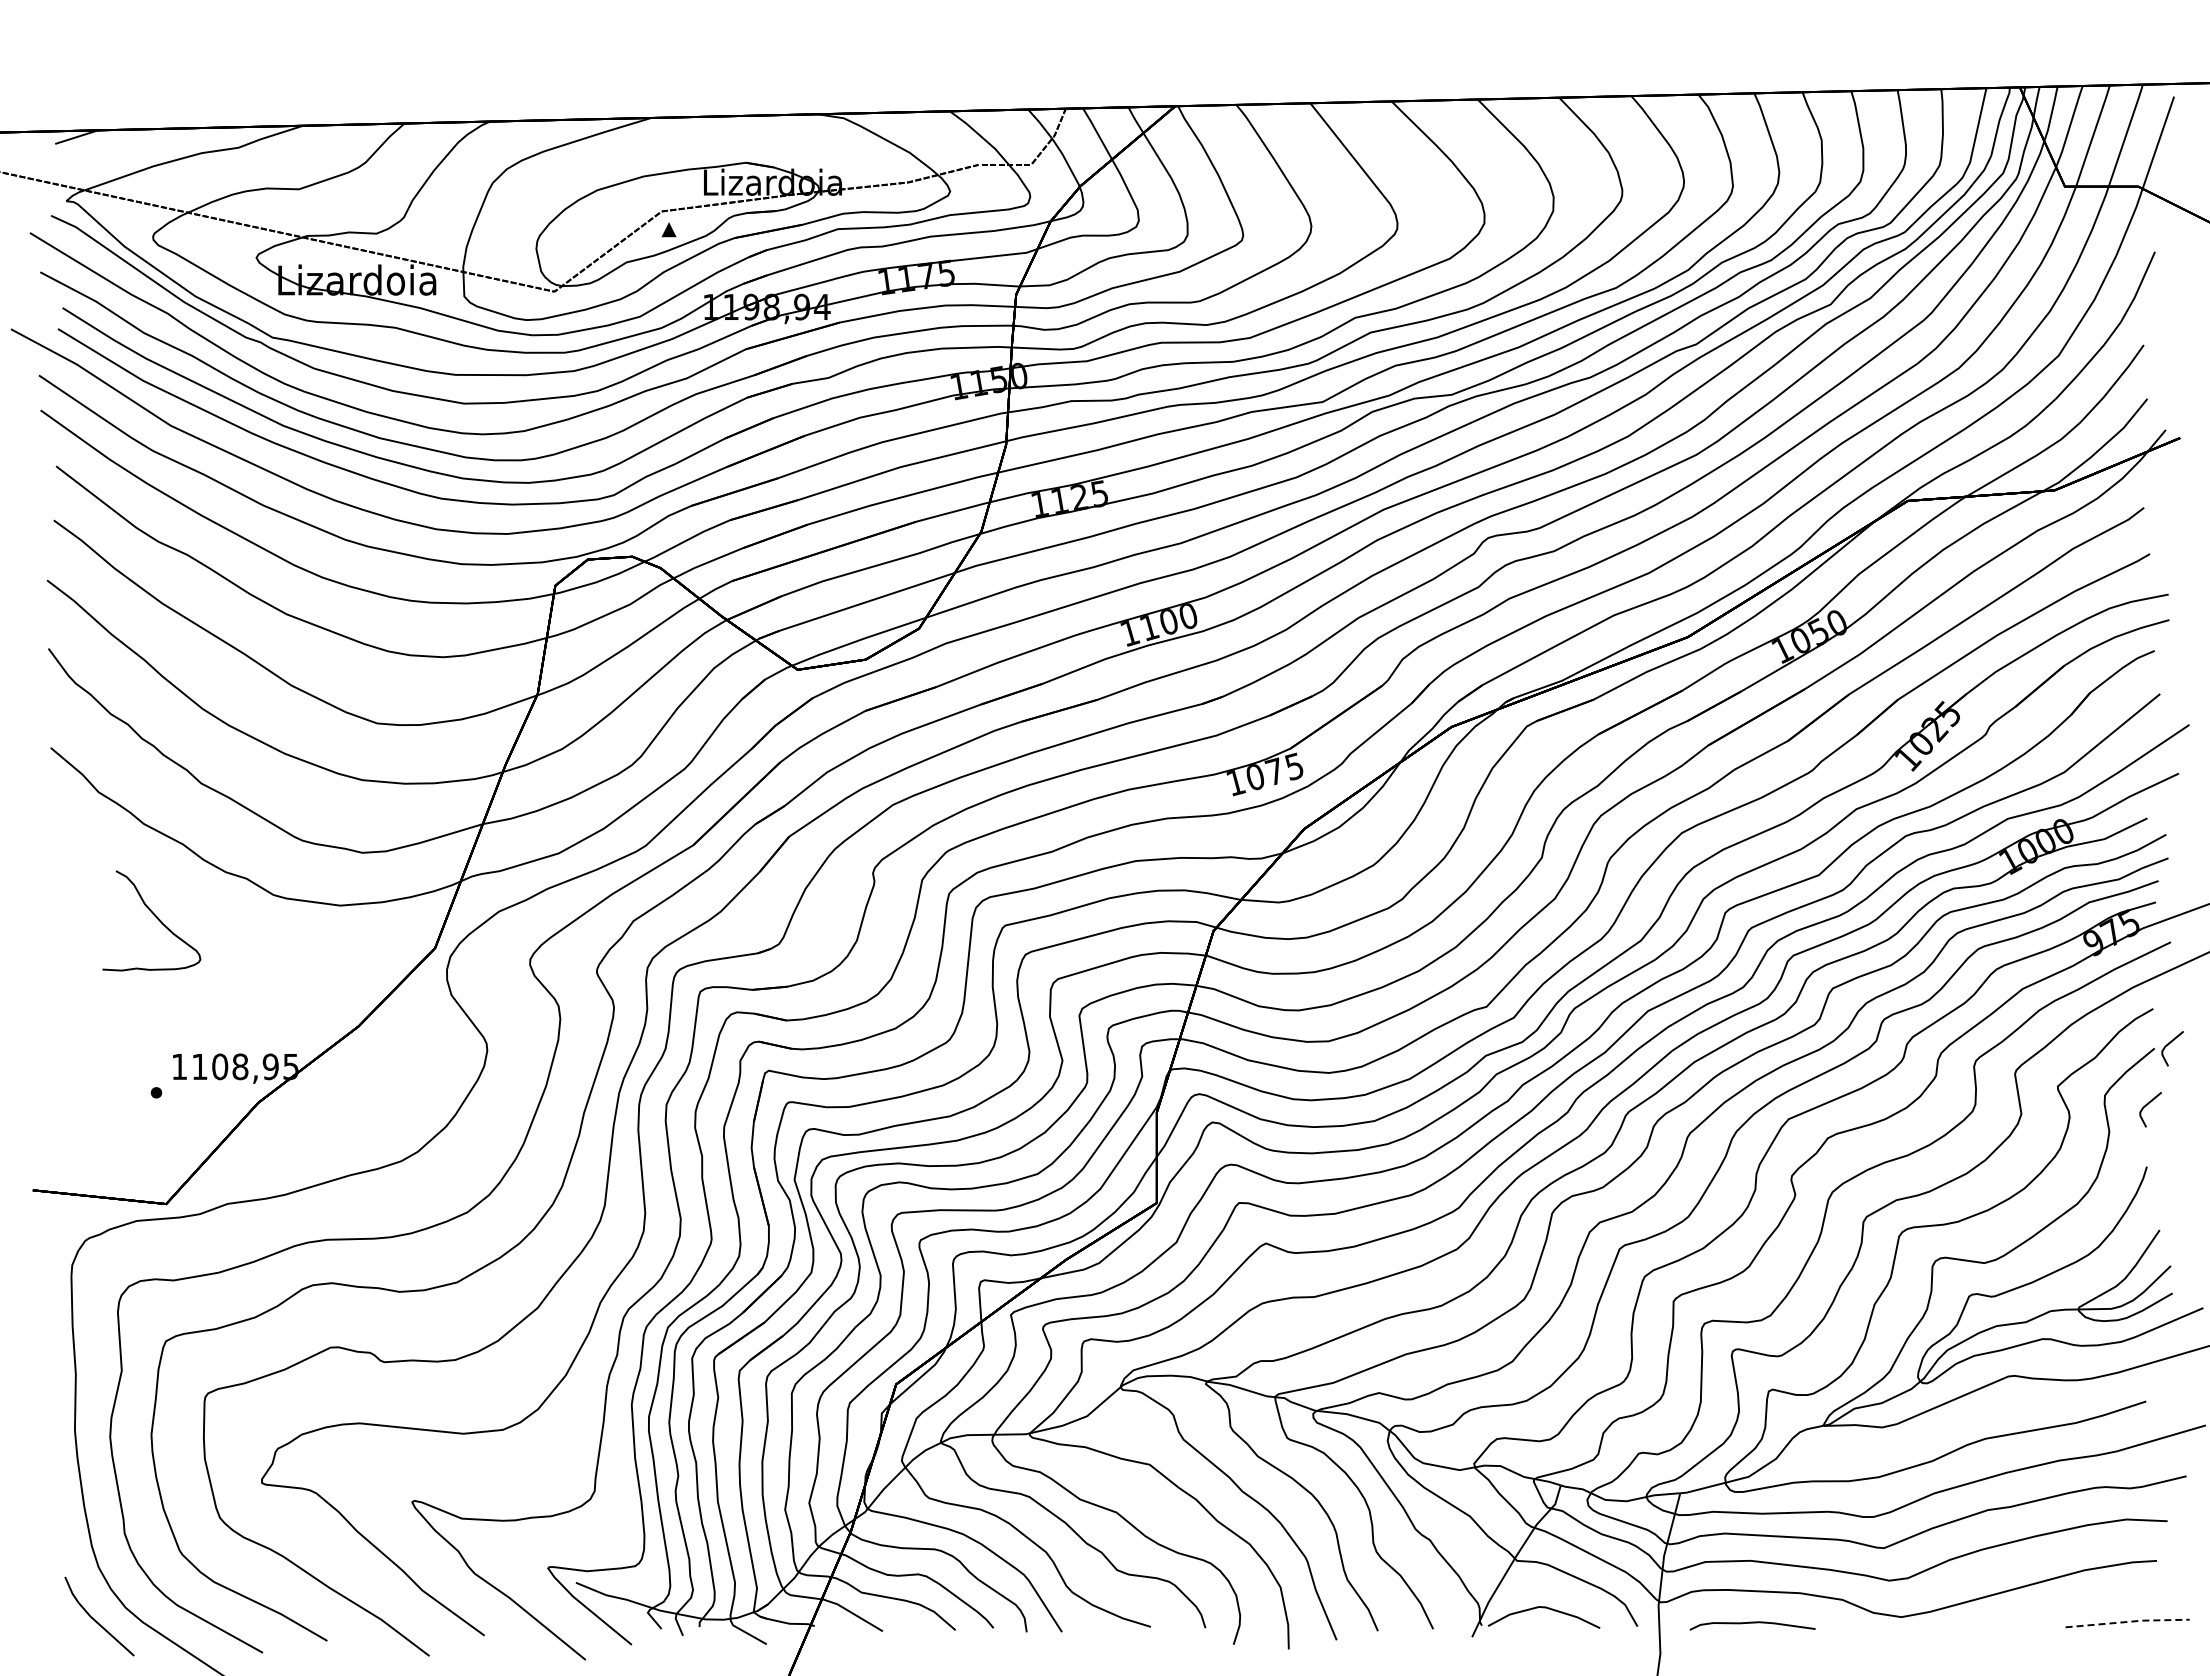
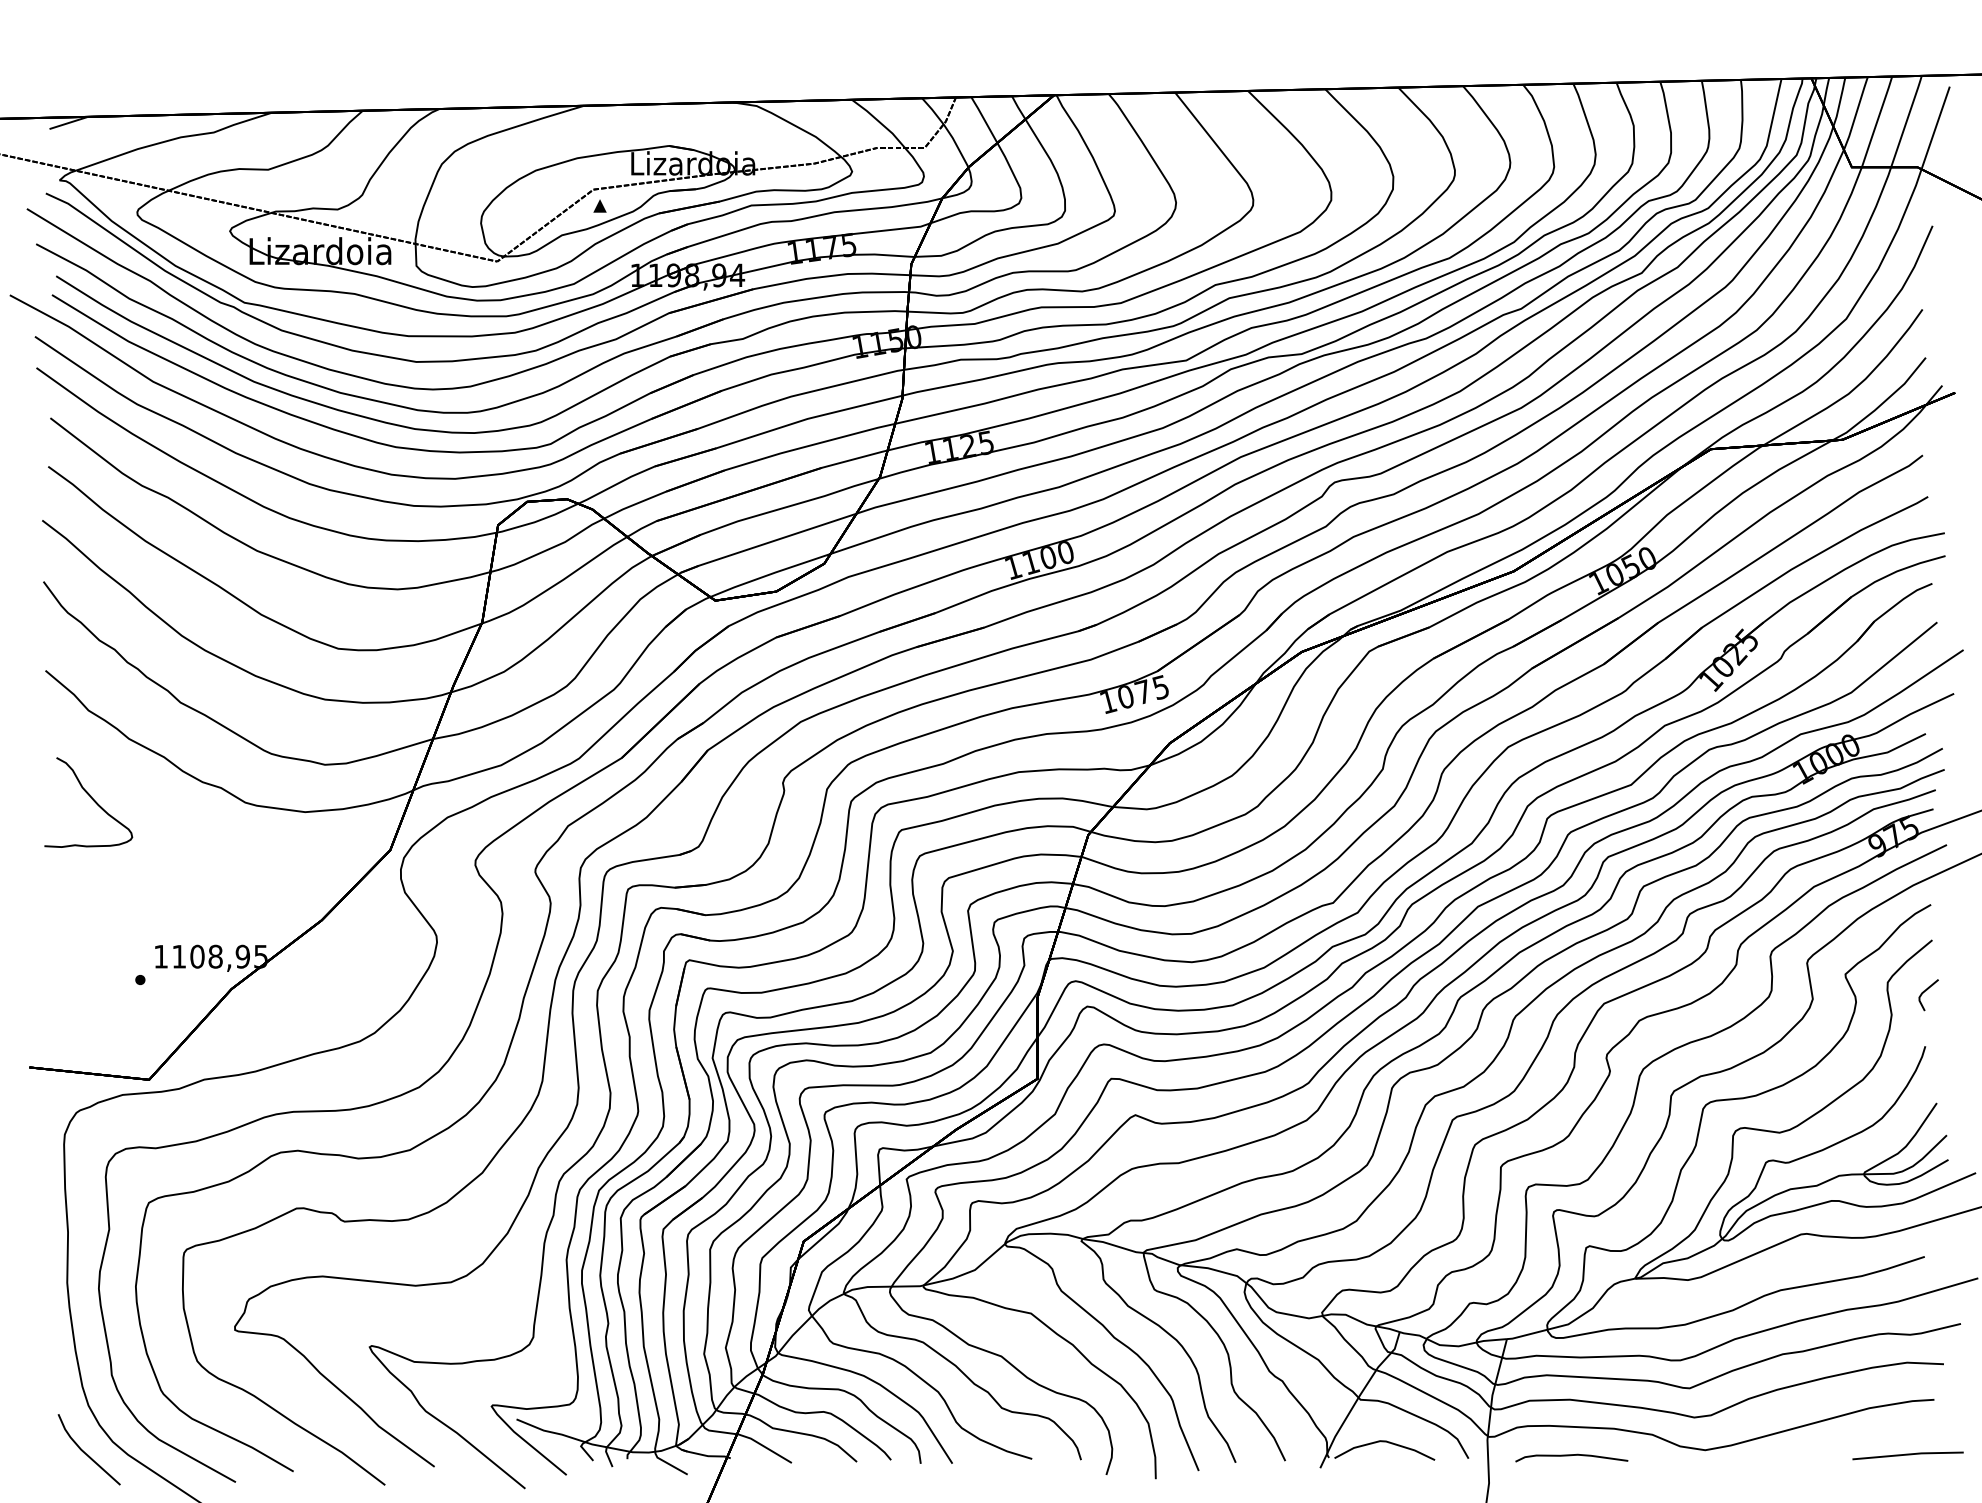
curve: (154, 916) -> (91, 798), moved
line: (2169, 1044) -> (1945, 936), removed
line: (2128, 1621) -> (1908, 1454), dashed -> solid

